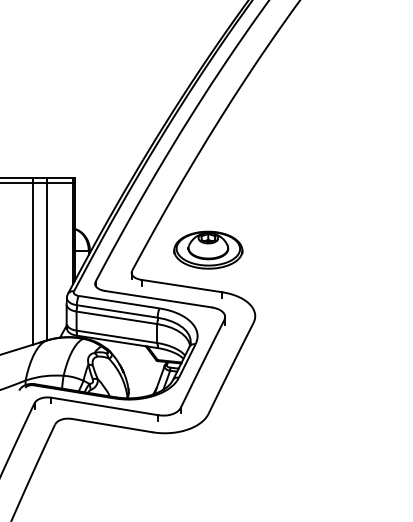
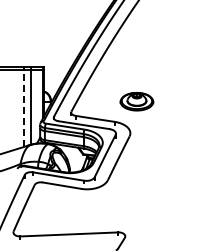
part: (207, 249) -> (136, 101), moved
line: (31, 264) -> (23, 108), solid -> dashed

